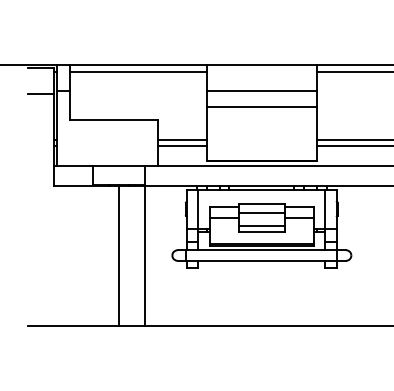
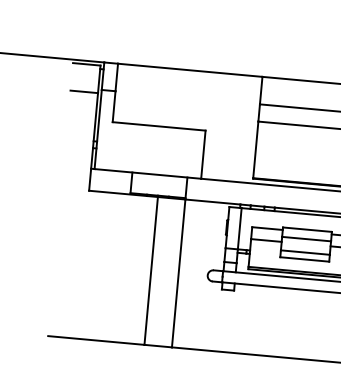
line: (138, 71) -> (189, 77), removed
line: (182, 139) -> (229, 153), removed
line: (182, 146) -> (228, 160), removed

